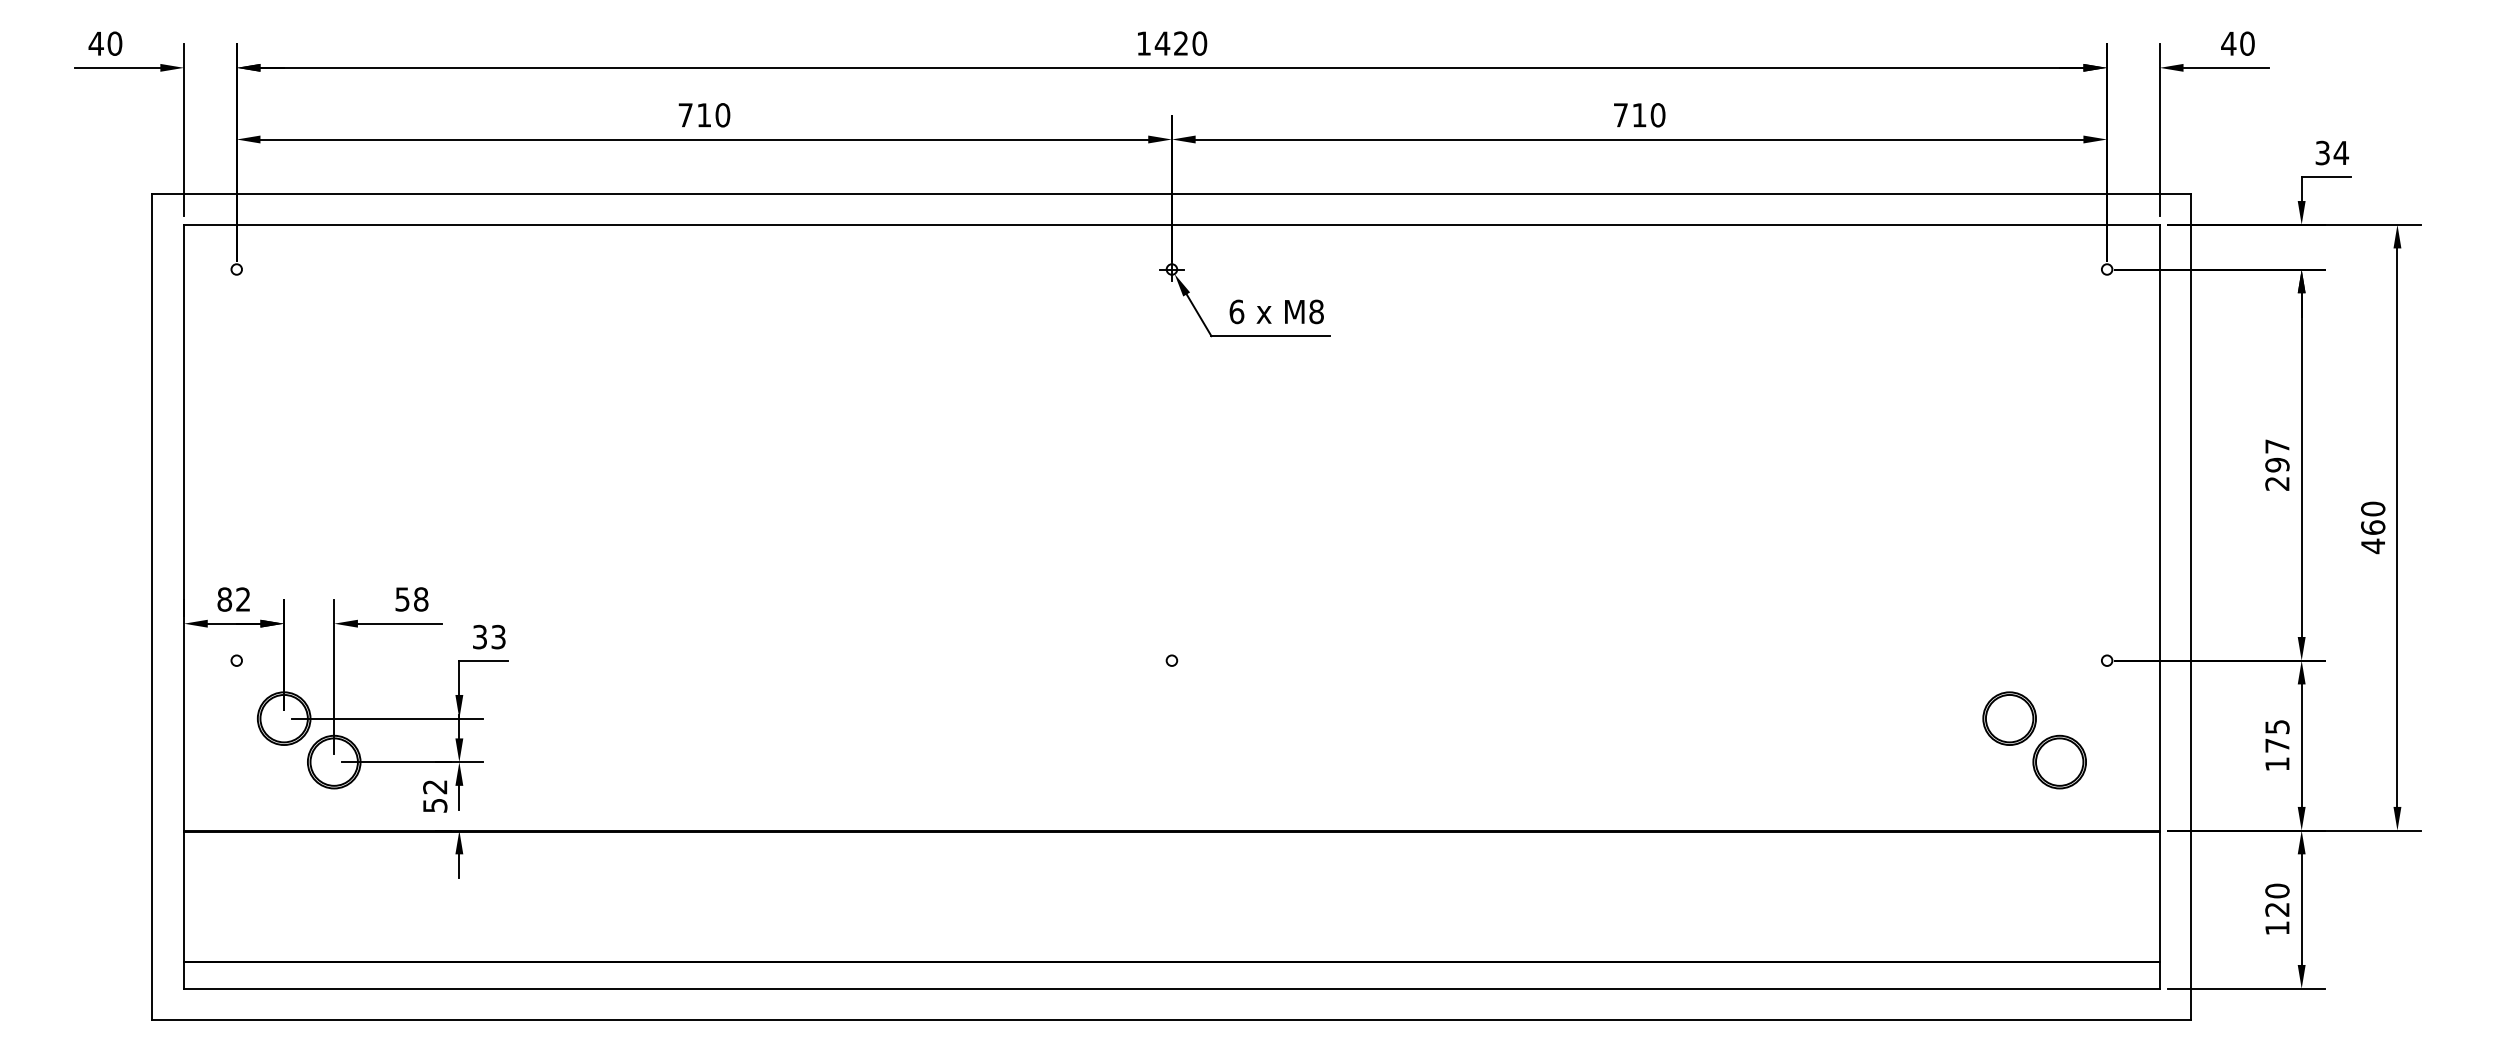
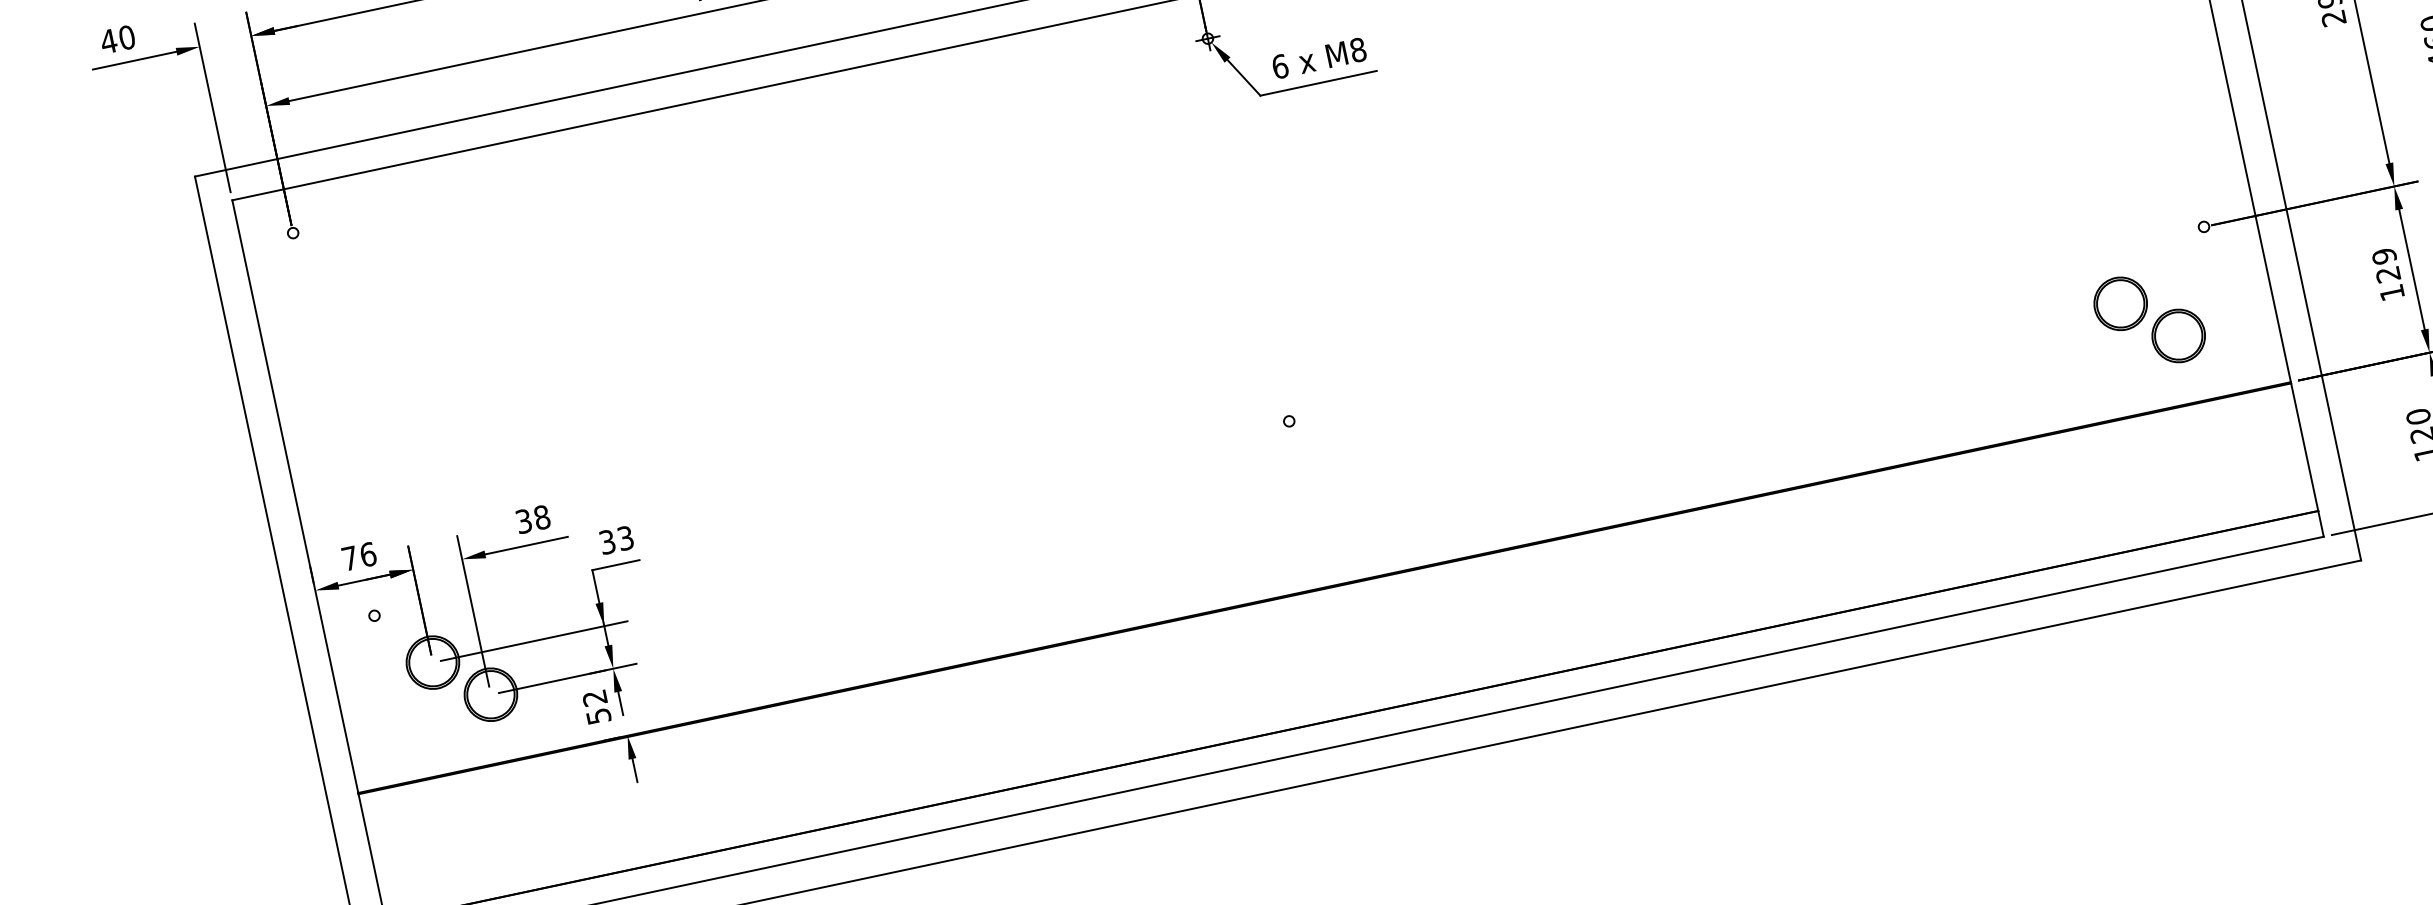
text: (233, 599) -> (358, 556), 82 -> 76
text: (402, 599) -> (523, 521), 58 -> 38
text: (2277, 735) -> (2386, 264), 175 -> 129

